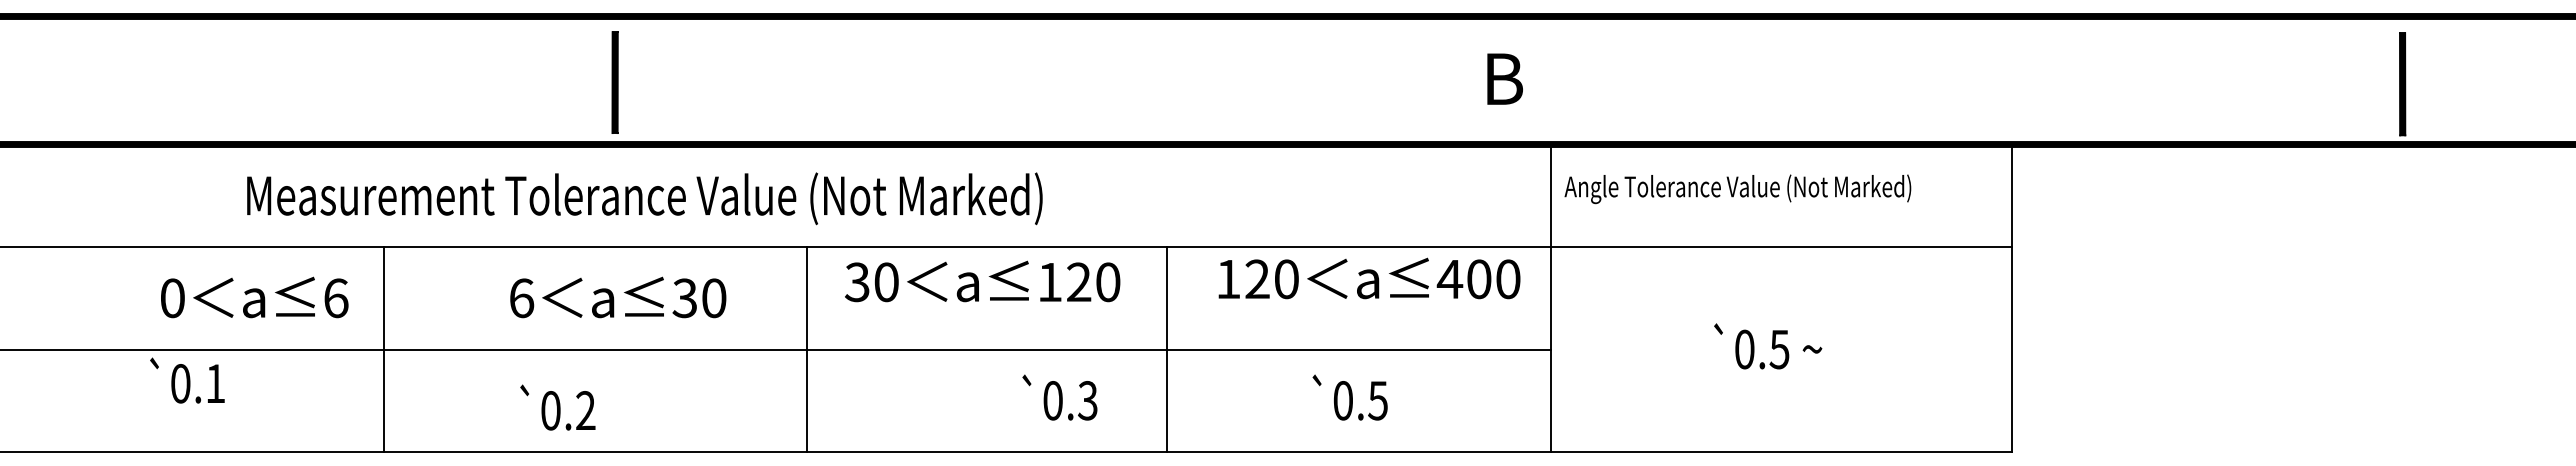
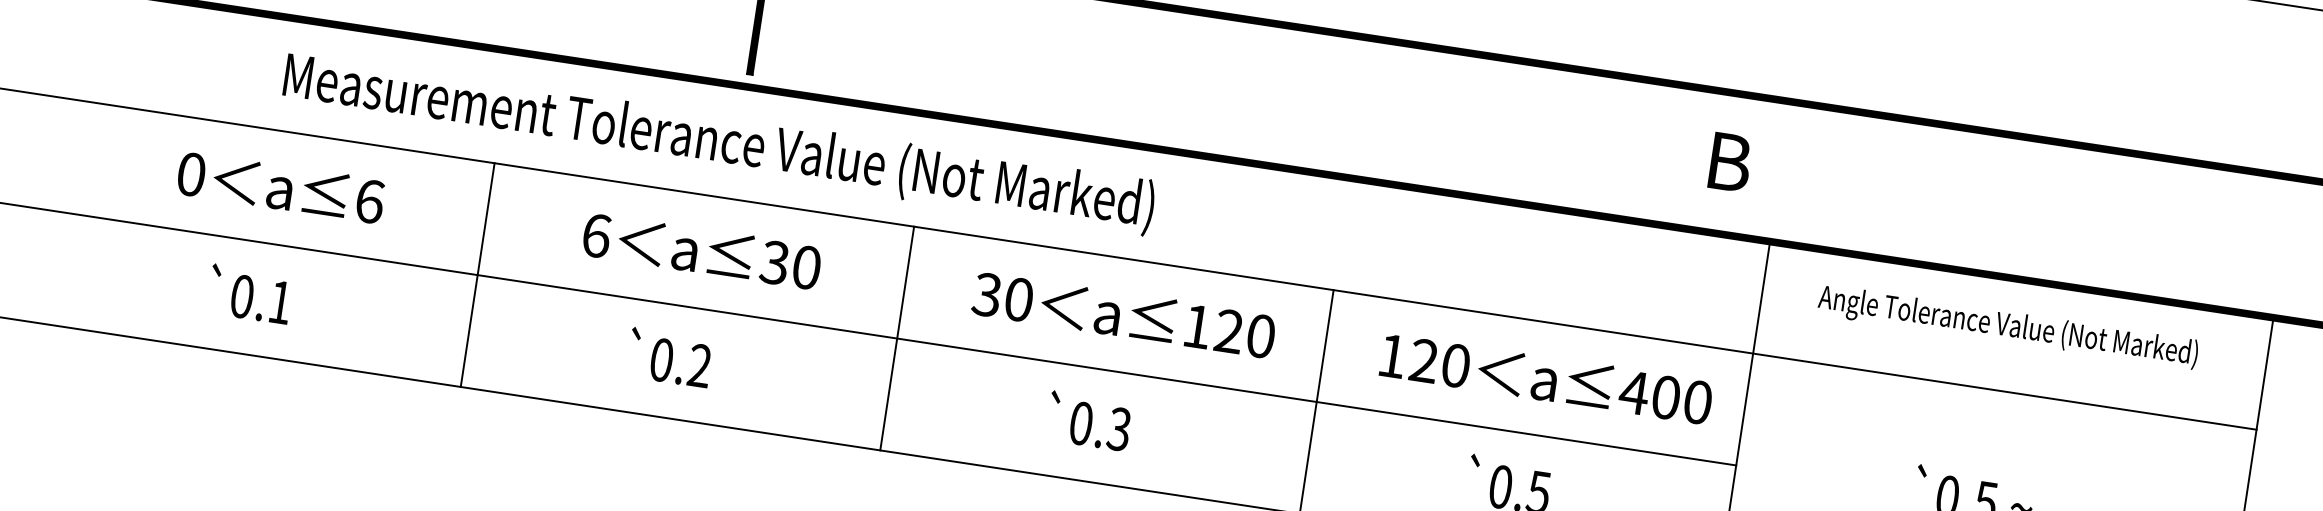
text: (1737, 189) -> (2007, 327), moved
text: (644, 198) -> (718, 142), moved
text: (1369, 278) -> (1546, 378), moved
text: (982, 281) -> (1123, 314), moved
text: (254, 297) -> (280, 187), moved
text: (618, 297) -> (702, 250), moved
line: (383, 349) -> (477, 275), moved
line: (806, 349) -> (896, 338), moved
text: (187, 380) -> (250, 294), moved
text: (1059, 397) -> (1088, 421), moved
text: (557, 407) -> (669, 357), moved

